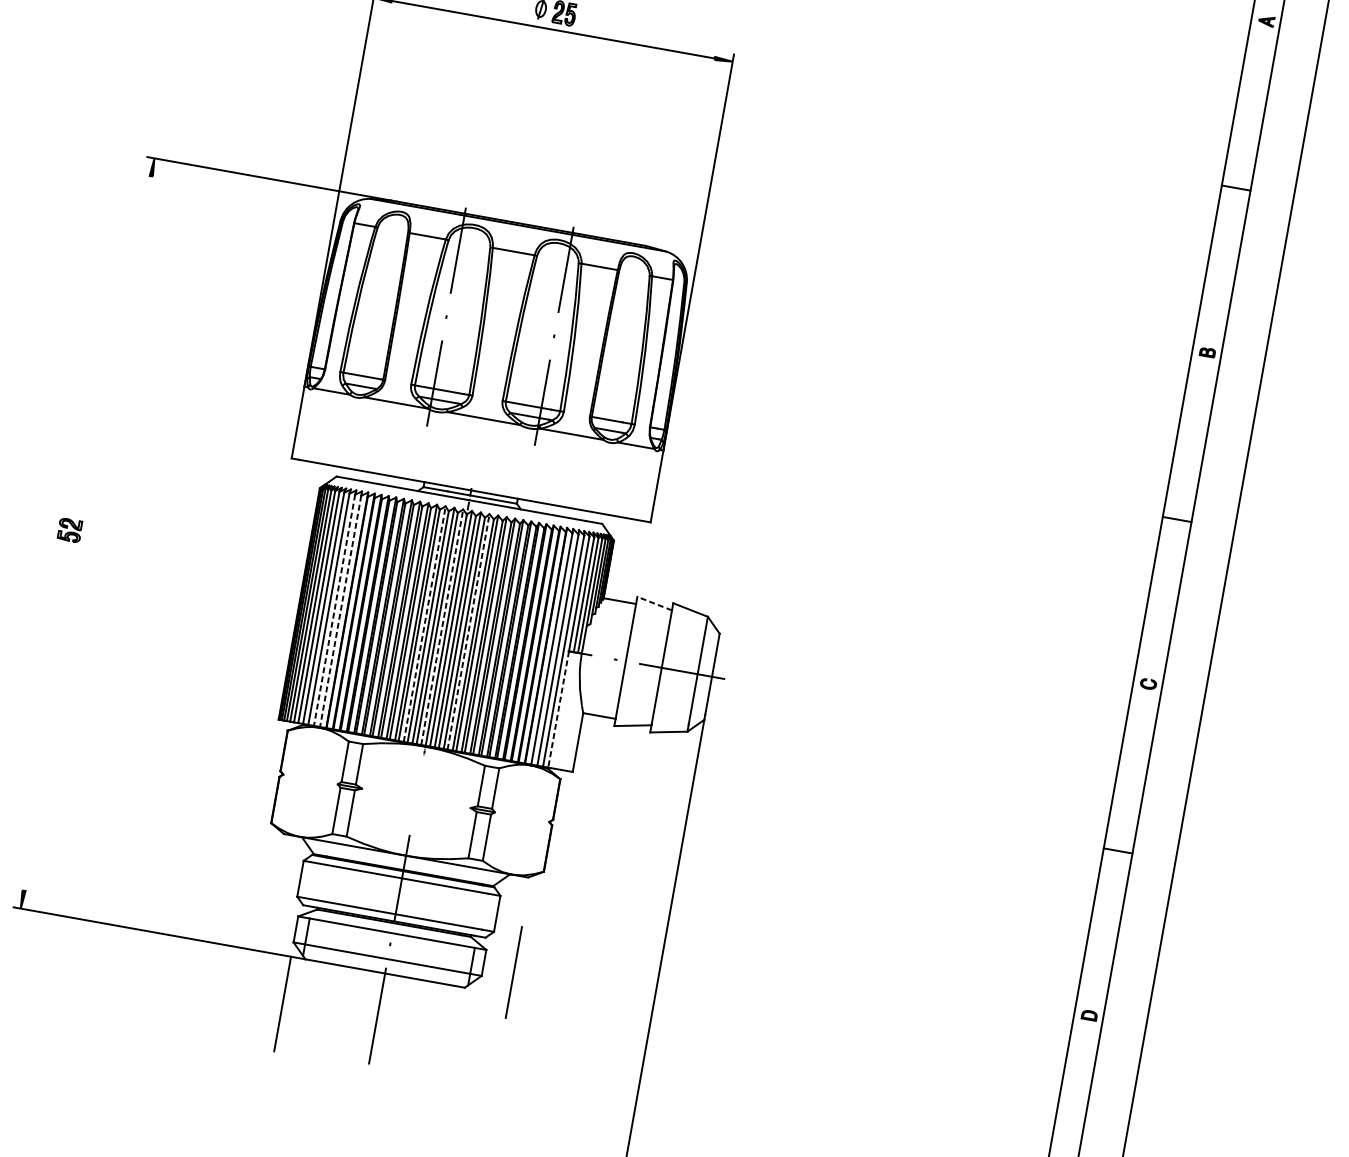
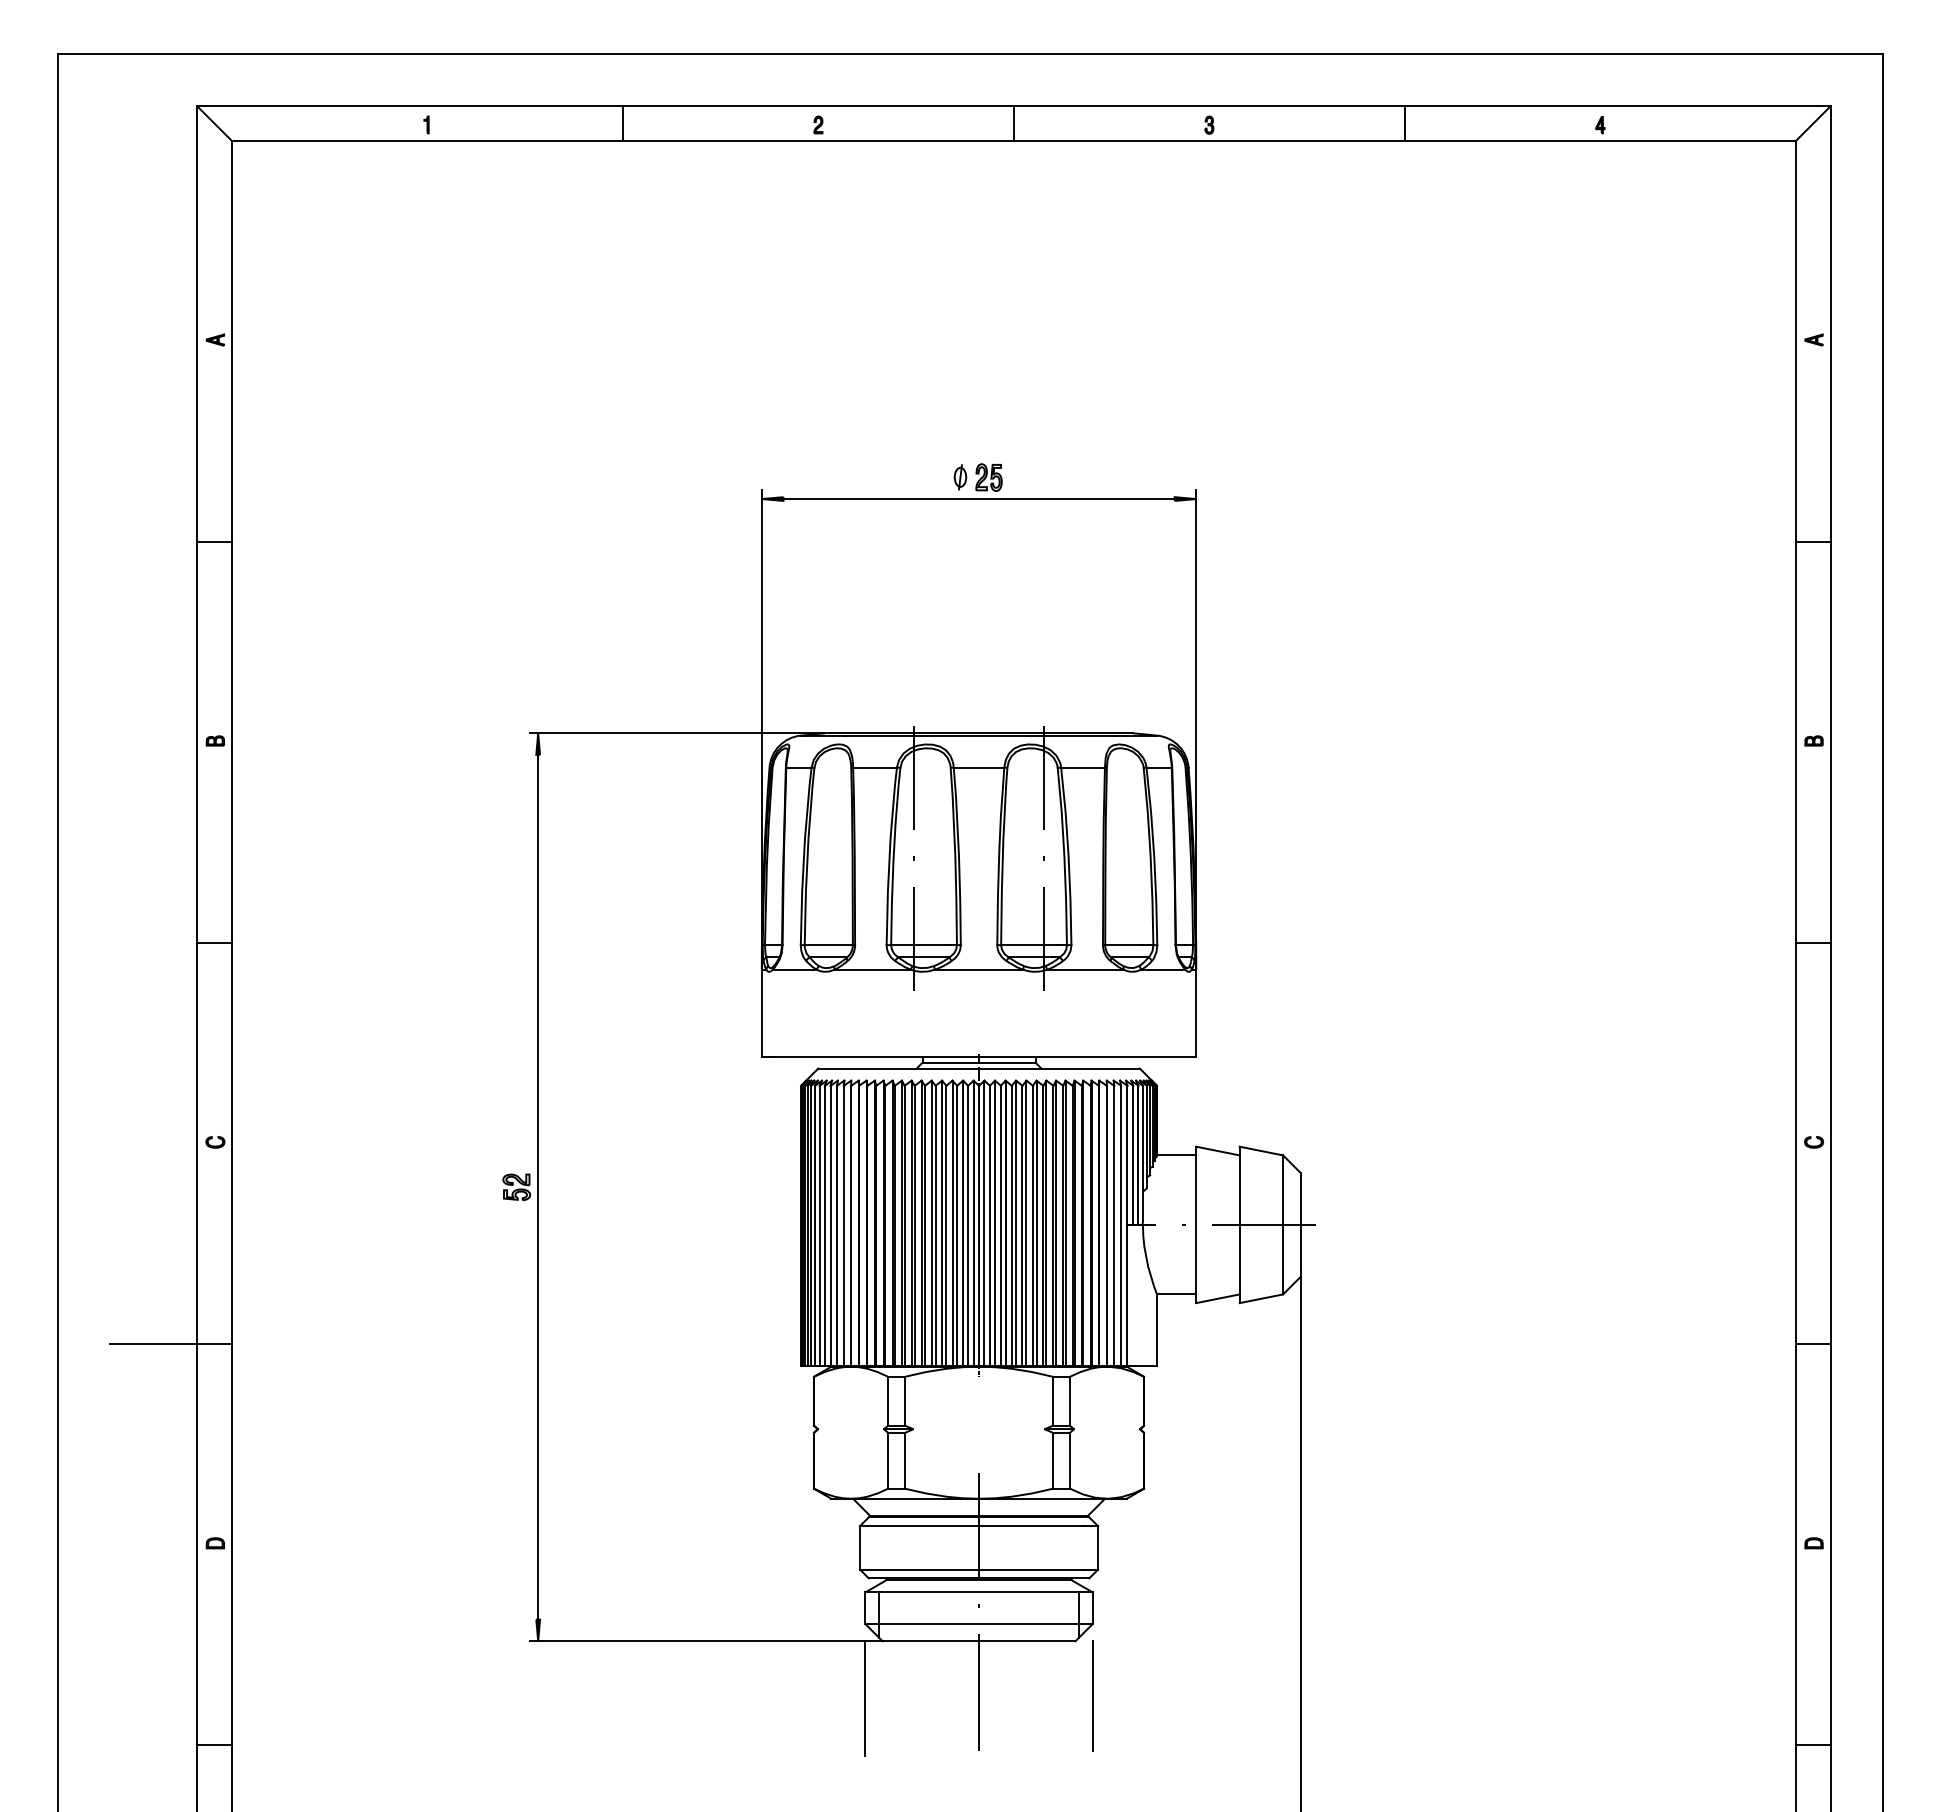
line: (88, 532) -> (538, 1186), added
line: (654, 603) -> (1217, 1150), dashed -> solid
line: (334, 610) -> (843, 1225), dashed -> solid
line: (340, 611) -> (851, 1225), dashed -> solid
line: (424, 623) -> (952, 1222), dashed -> solid
line: (442, 626) -> (973, 1222), dashed -> solid
line: (468, 631) -> (1005, 1222), dashed -> solid
line: (558, 709) -> (1127, 1295), dashed -> solid
line: (513, 971) -> (1092, 1695), moved

